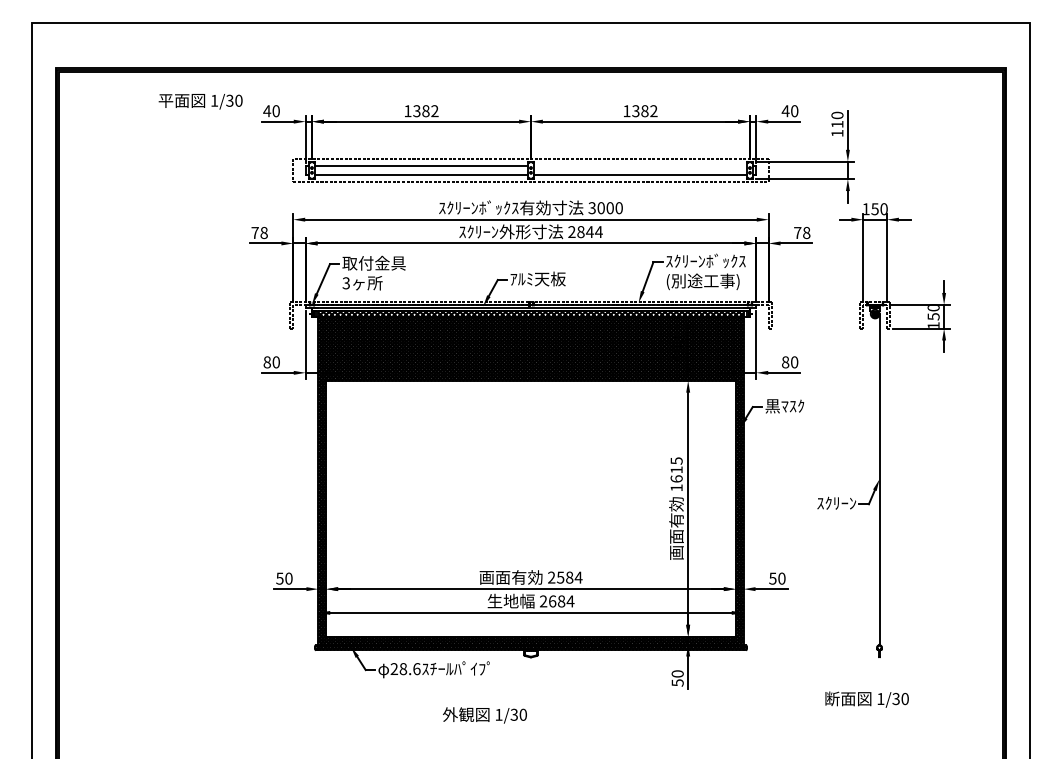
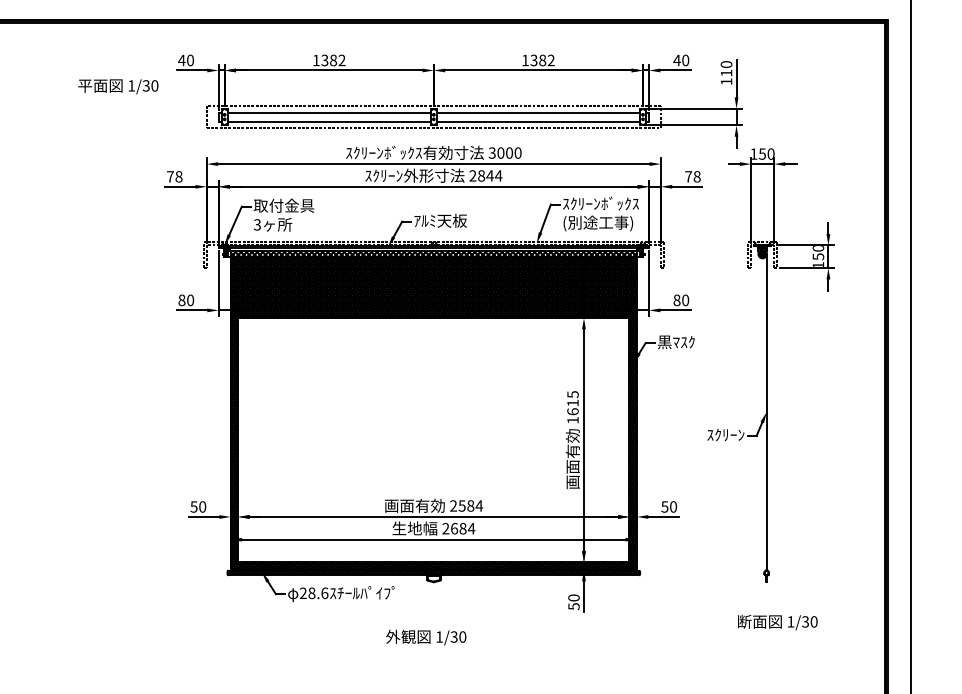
text: (200, 101) -> (118, 86), moved
line: (640, 165) -> (538, 112), added
text: (866, 699) -> (777, 622), moved
text: (484, 715) -> (425, 637), moved

